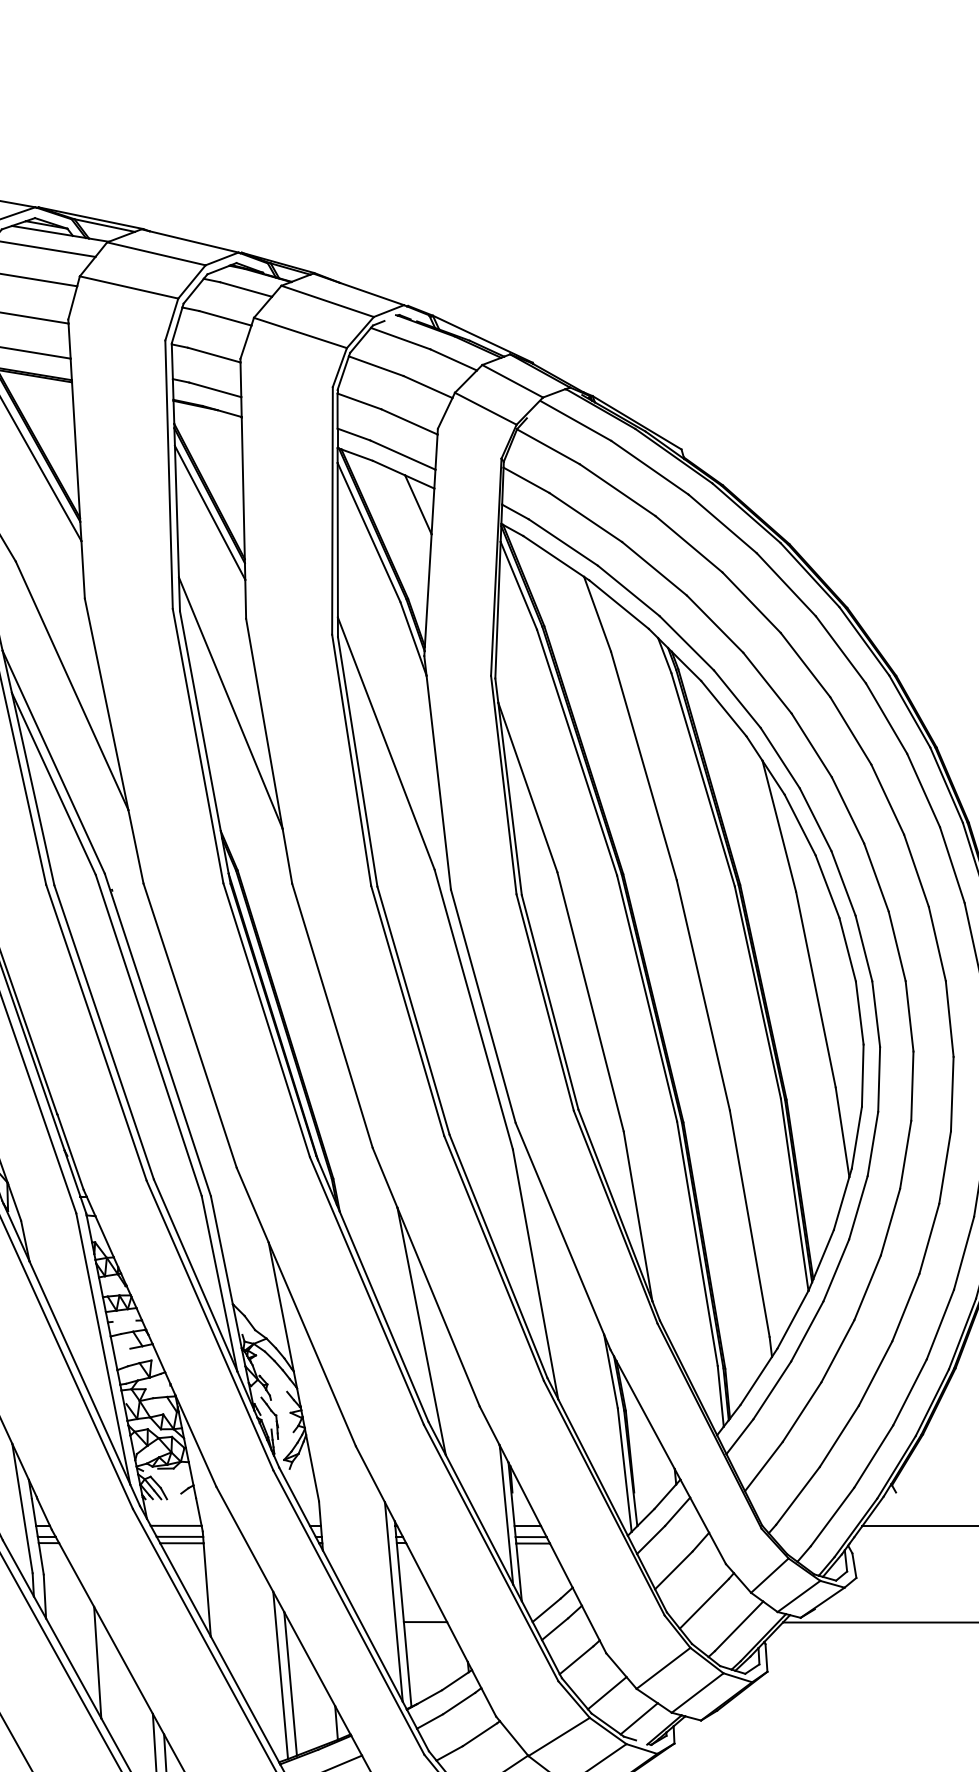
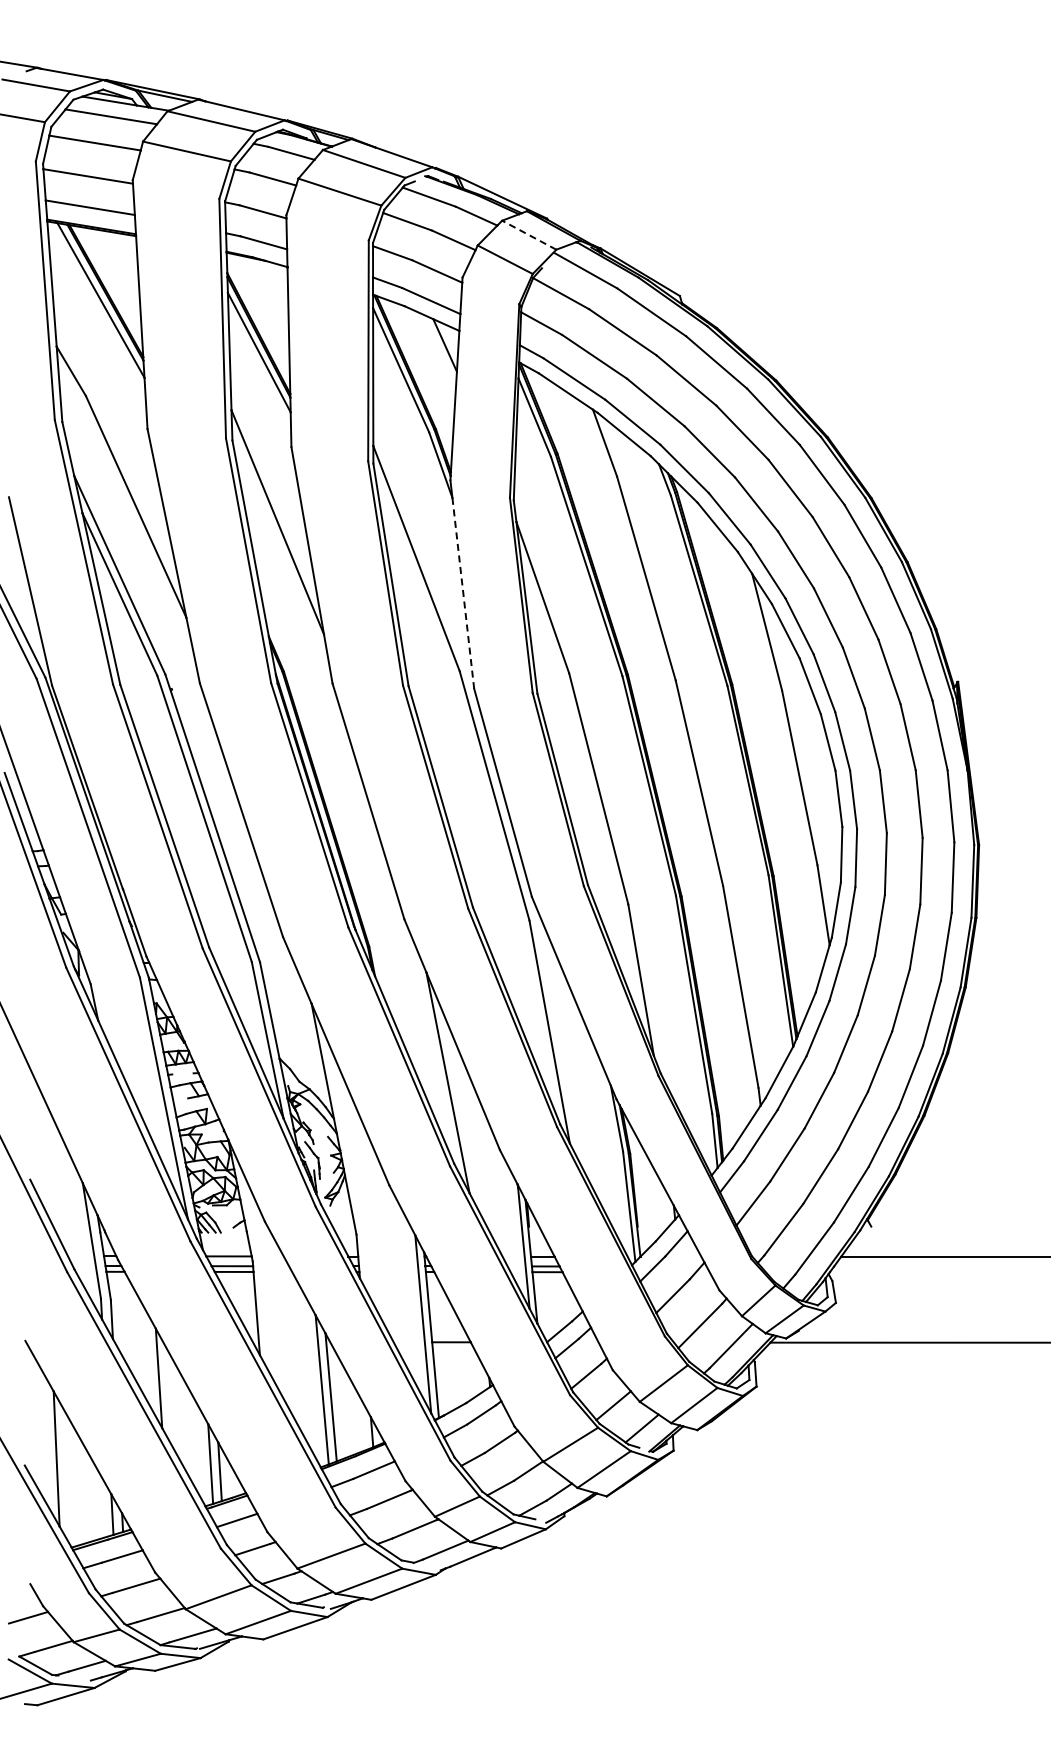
line: (512, 381) -> (529, 235), solid -> dashed
line: (438, 782) -> (463, 593), solid -> dashed

